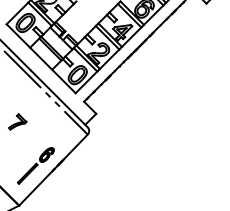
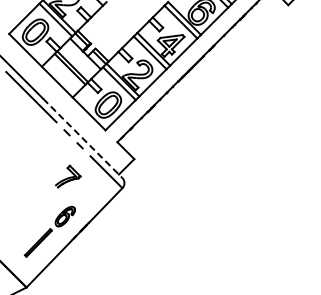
line: (59, 99) -> (83, 138), solid -> dashed
part: (17, 121) -> (68, 176), moved

